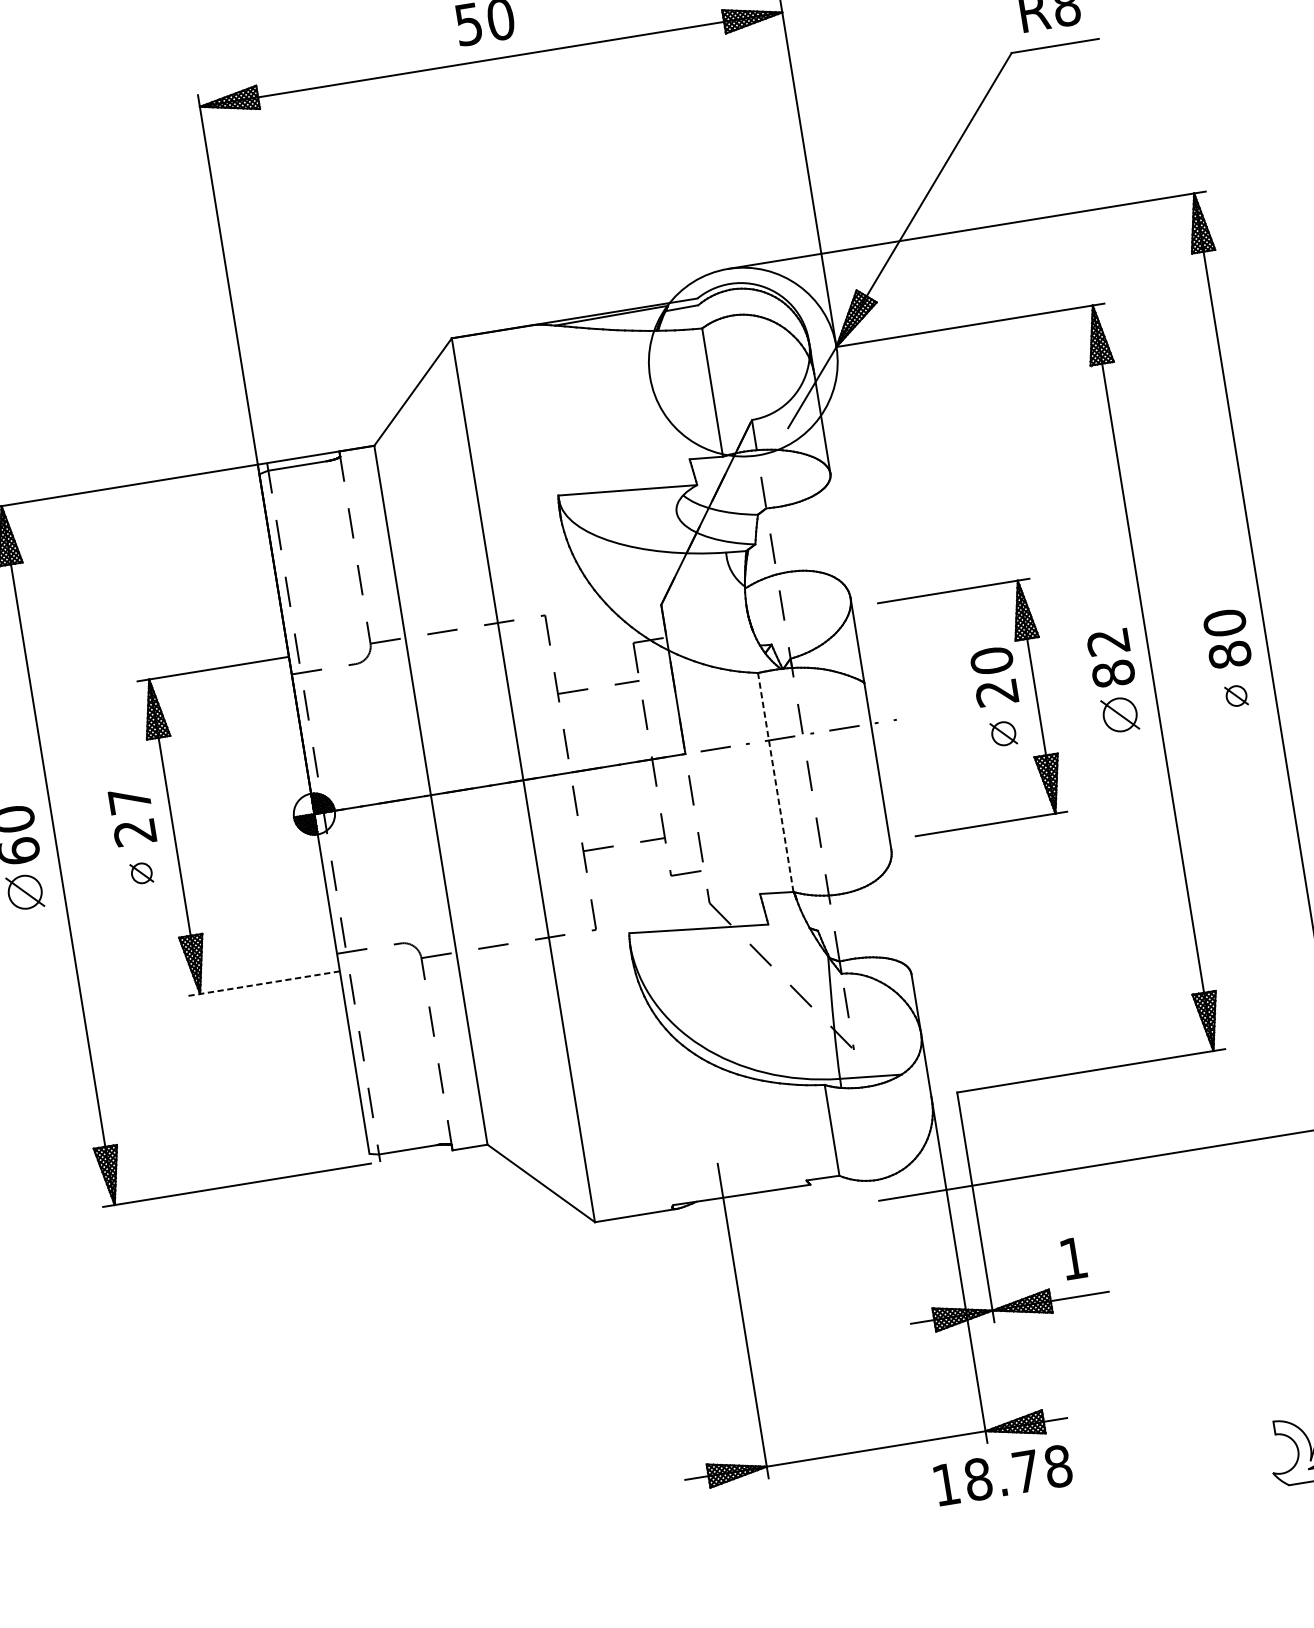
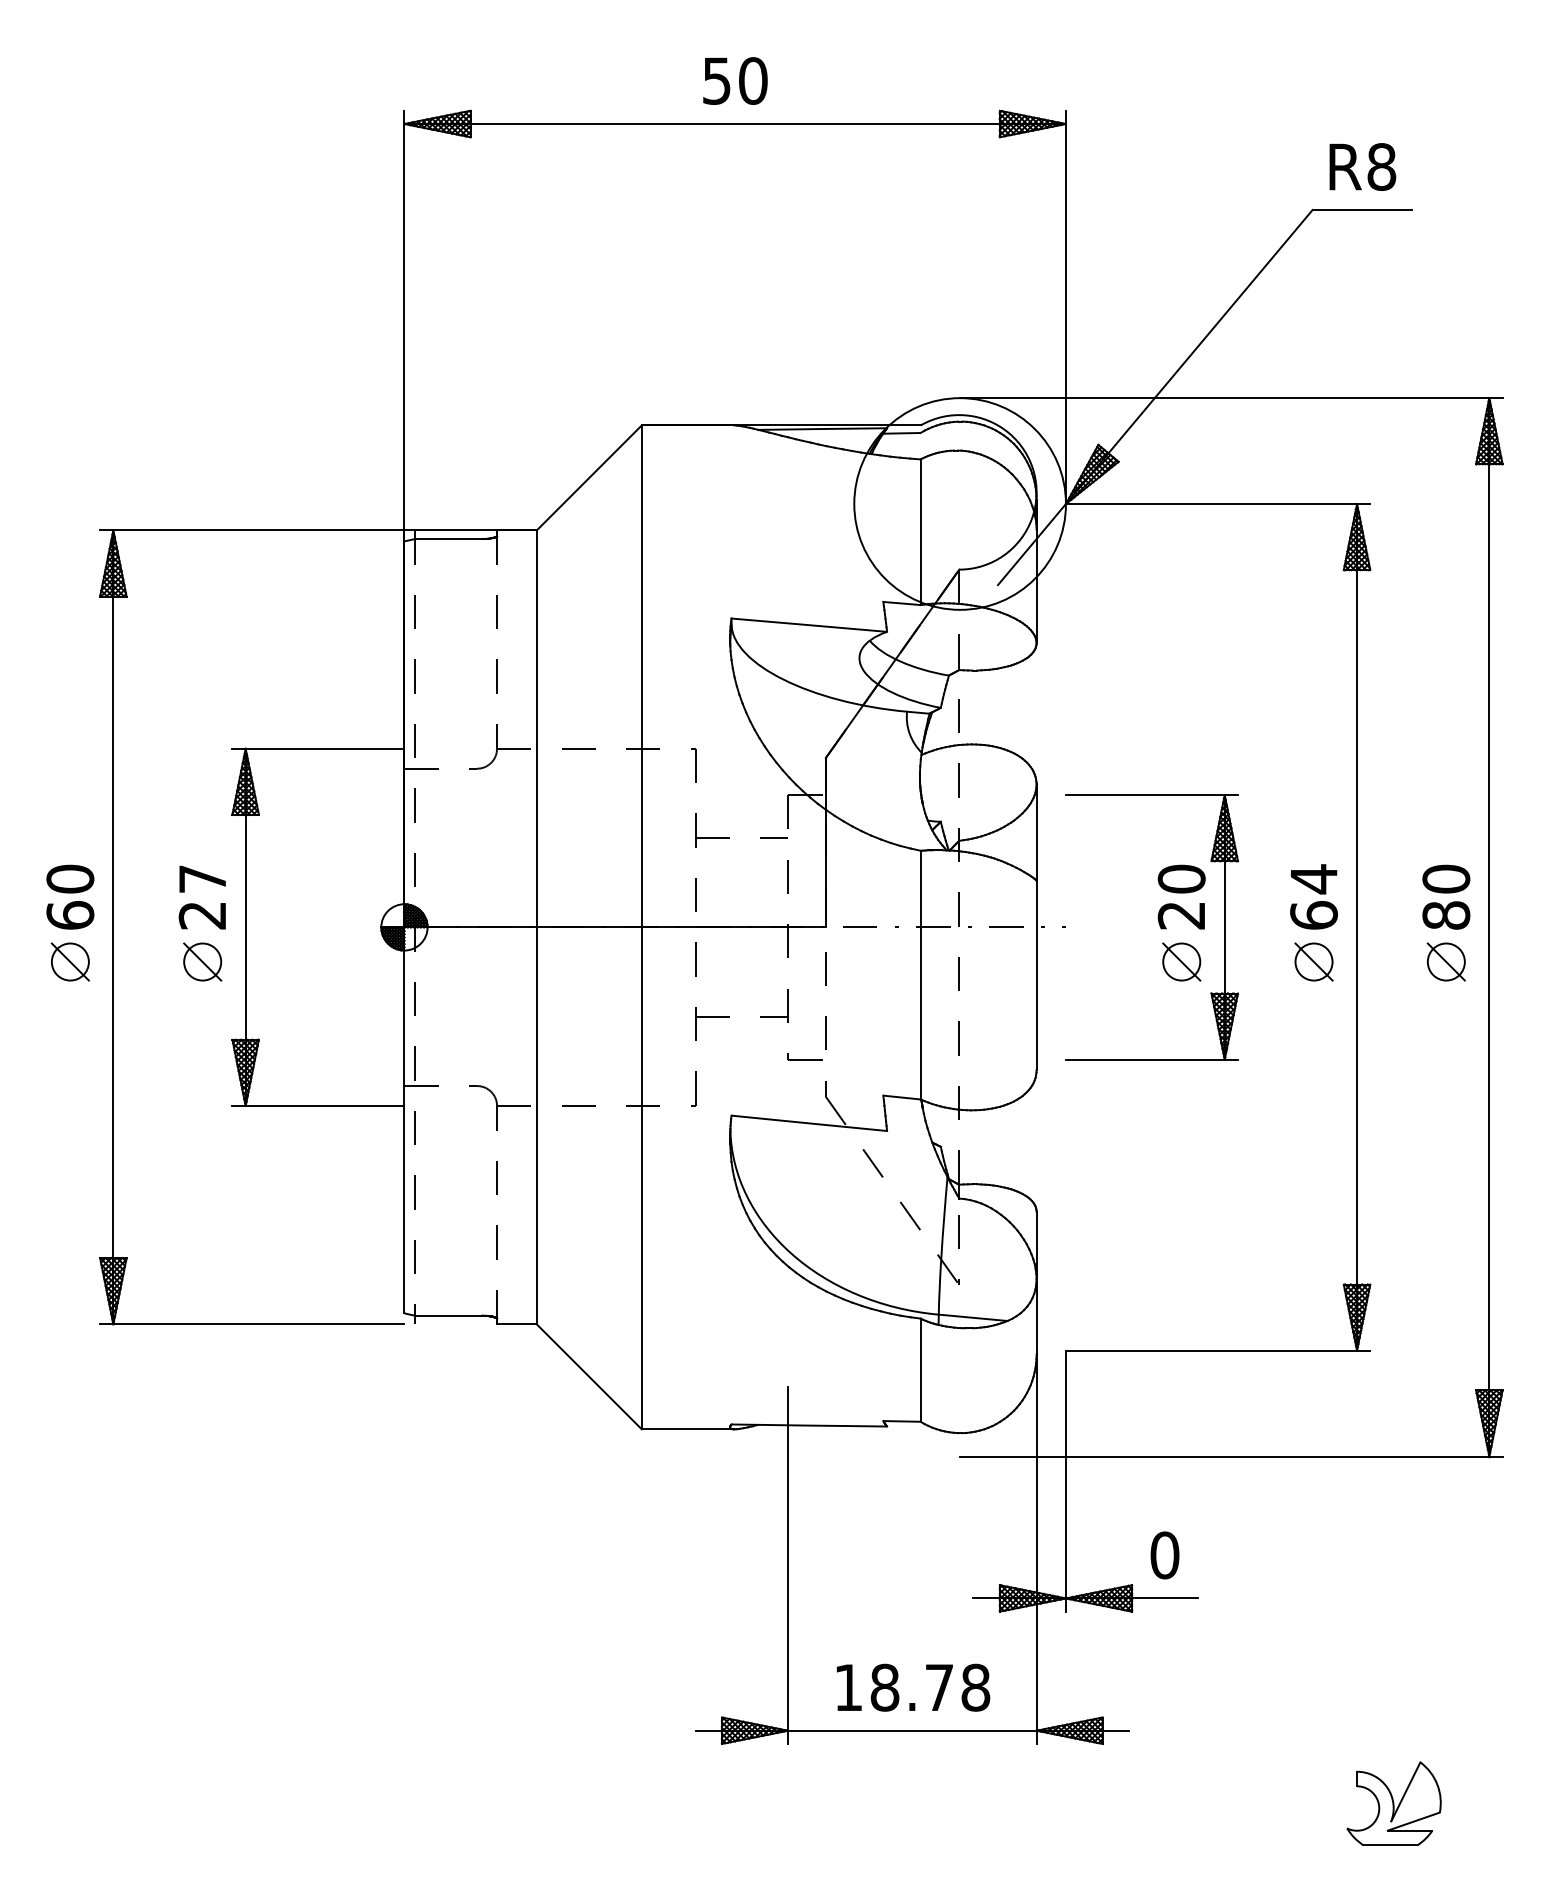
text: (1110, 657) -> (1313, 896), 82 -> 64
part: (1235, 695) -> (1445, 961), size x1.67
part: (1003, 733) -> (1181, 961), size x1.43
line: (775, 782) -> (920, 974), dashed -> solid
part: (141, 872) -> (202, 961), size x1.67
line: (264, 984) -> (318, 1106), dashed -> solid
text: (1073, 1258) -> (1164, 1555), 1 -> 0
text: (1003, 1475) -> (913, 1687), moved

